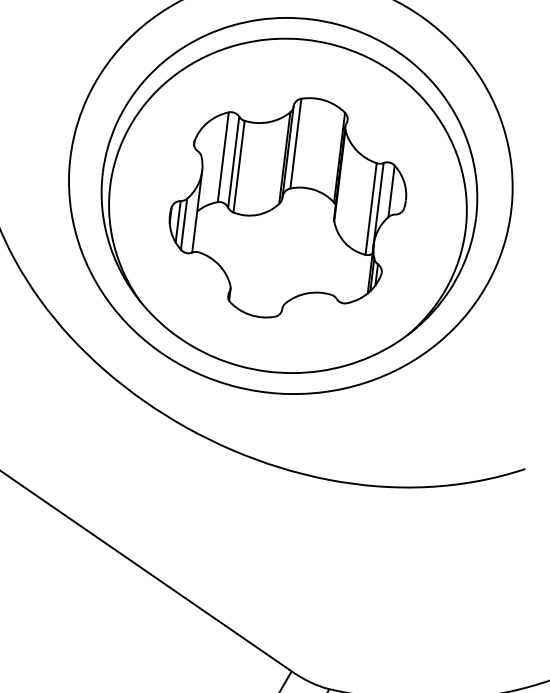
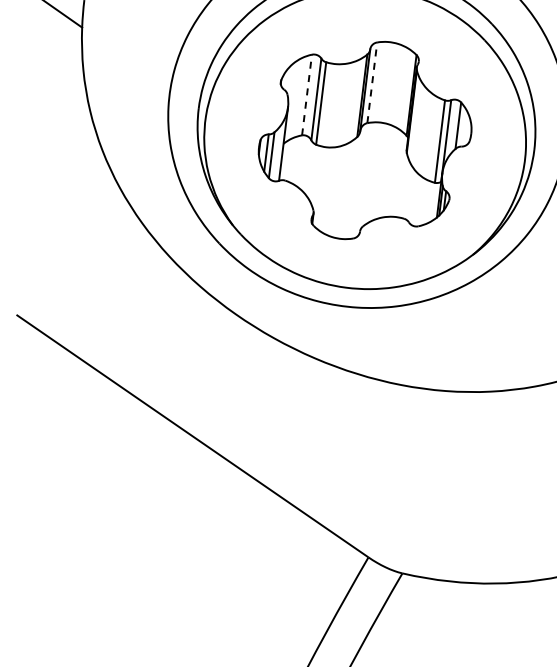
line: (296, 143) -> (372, 82), solid -> dashed
line: (223, 157) -> (307, 95), solid -> dashed

